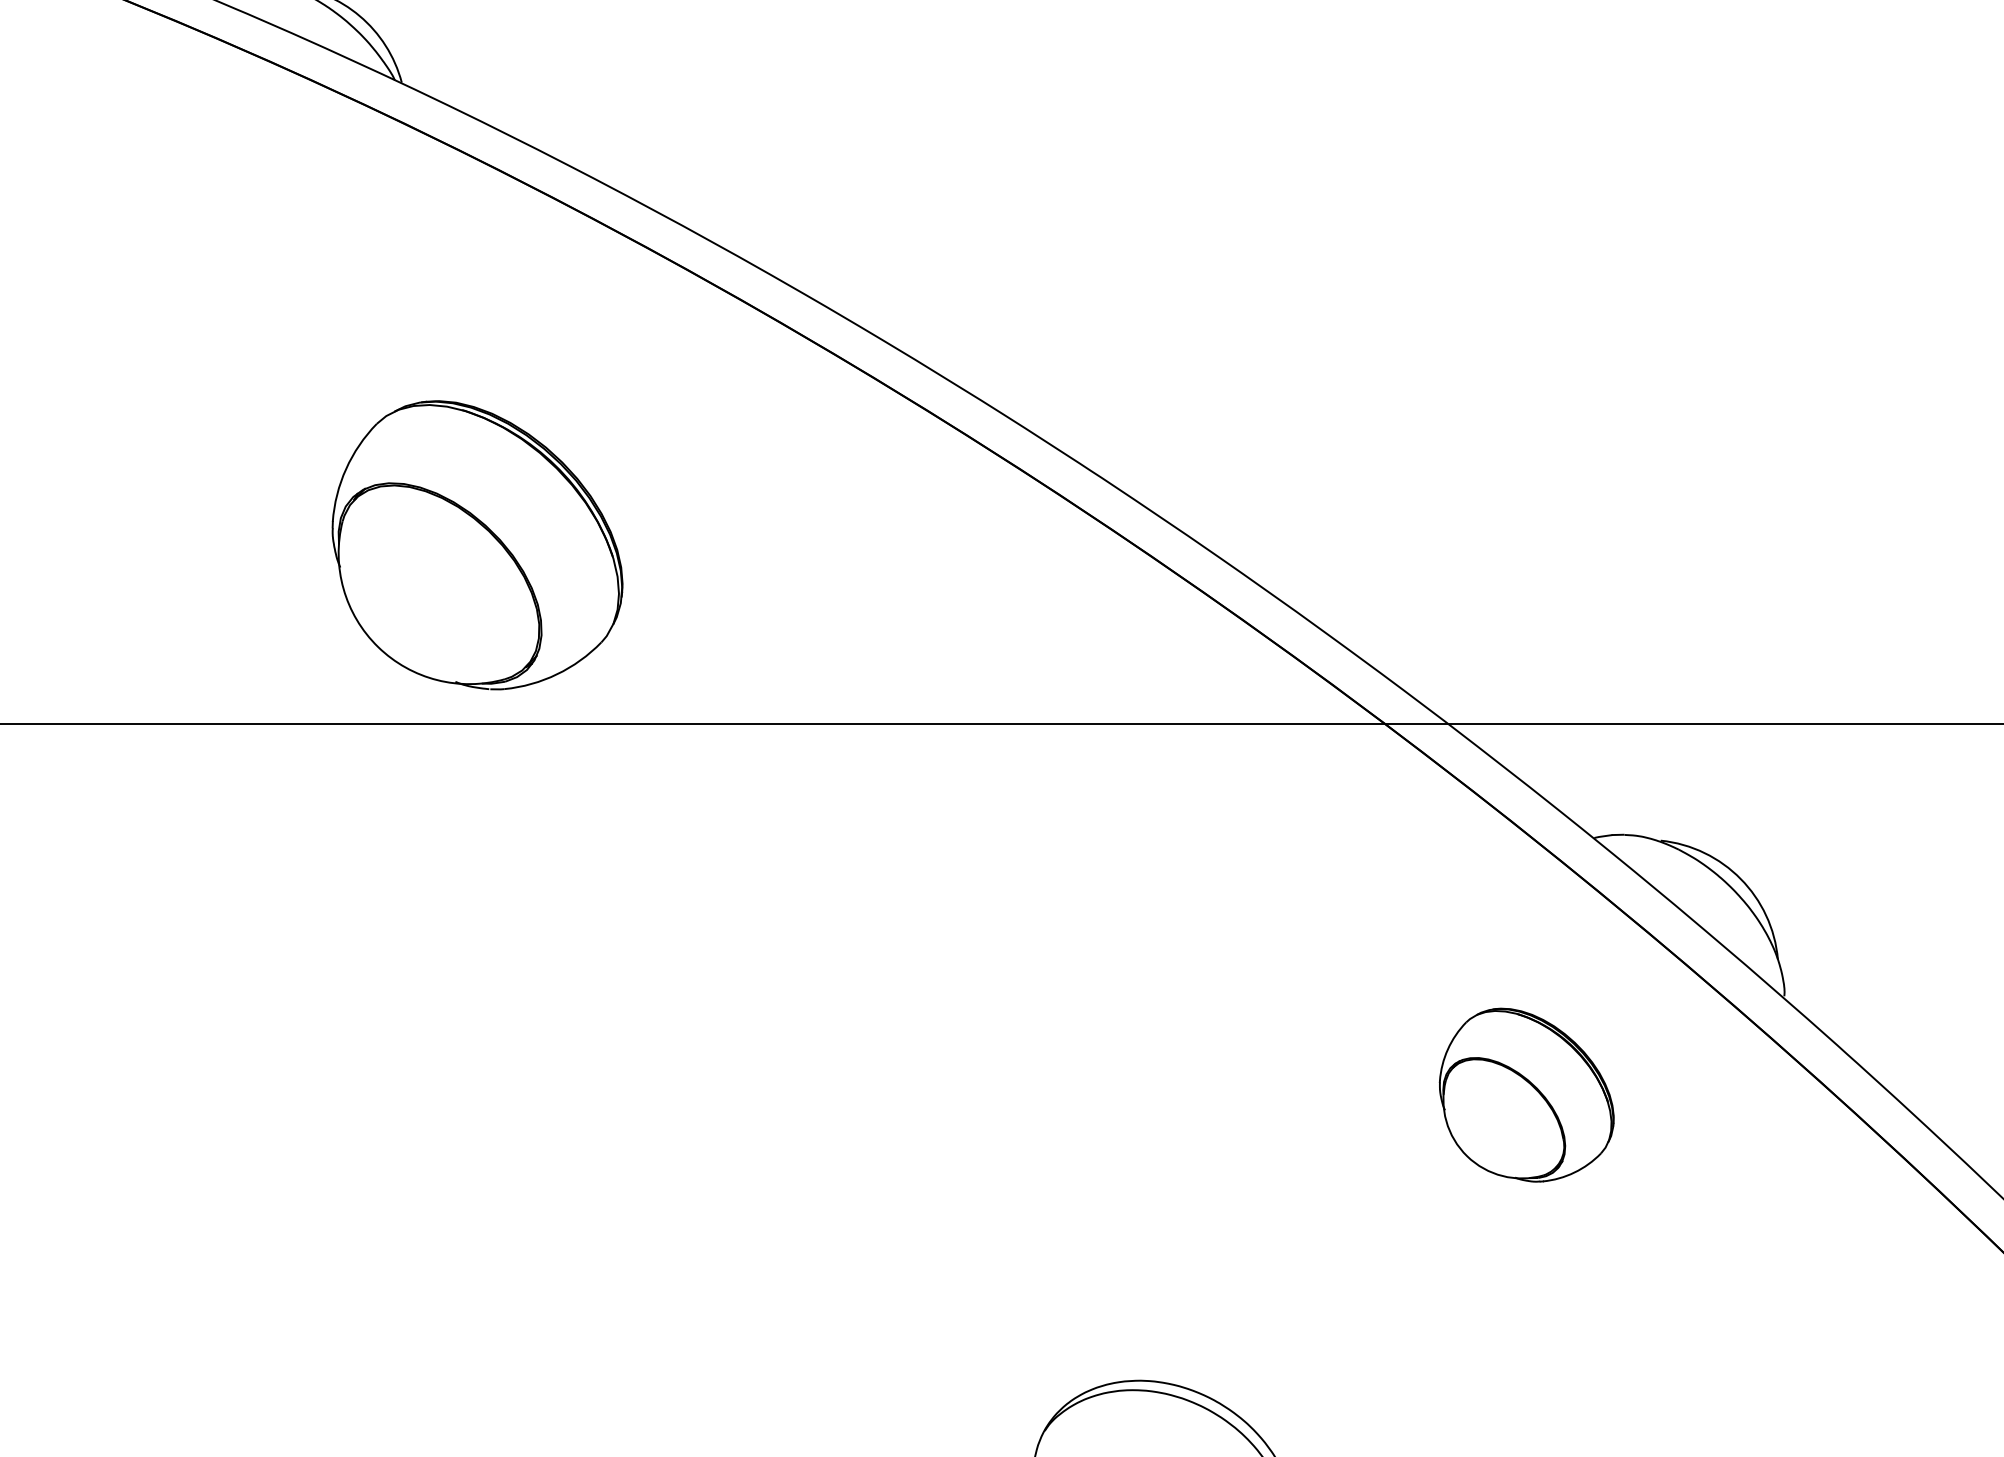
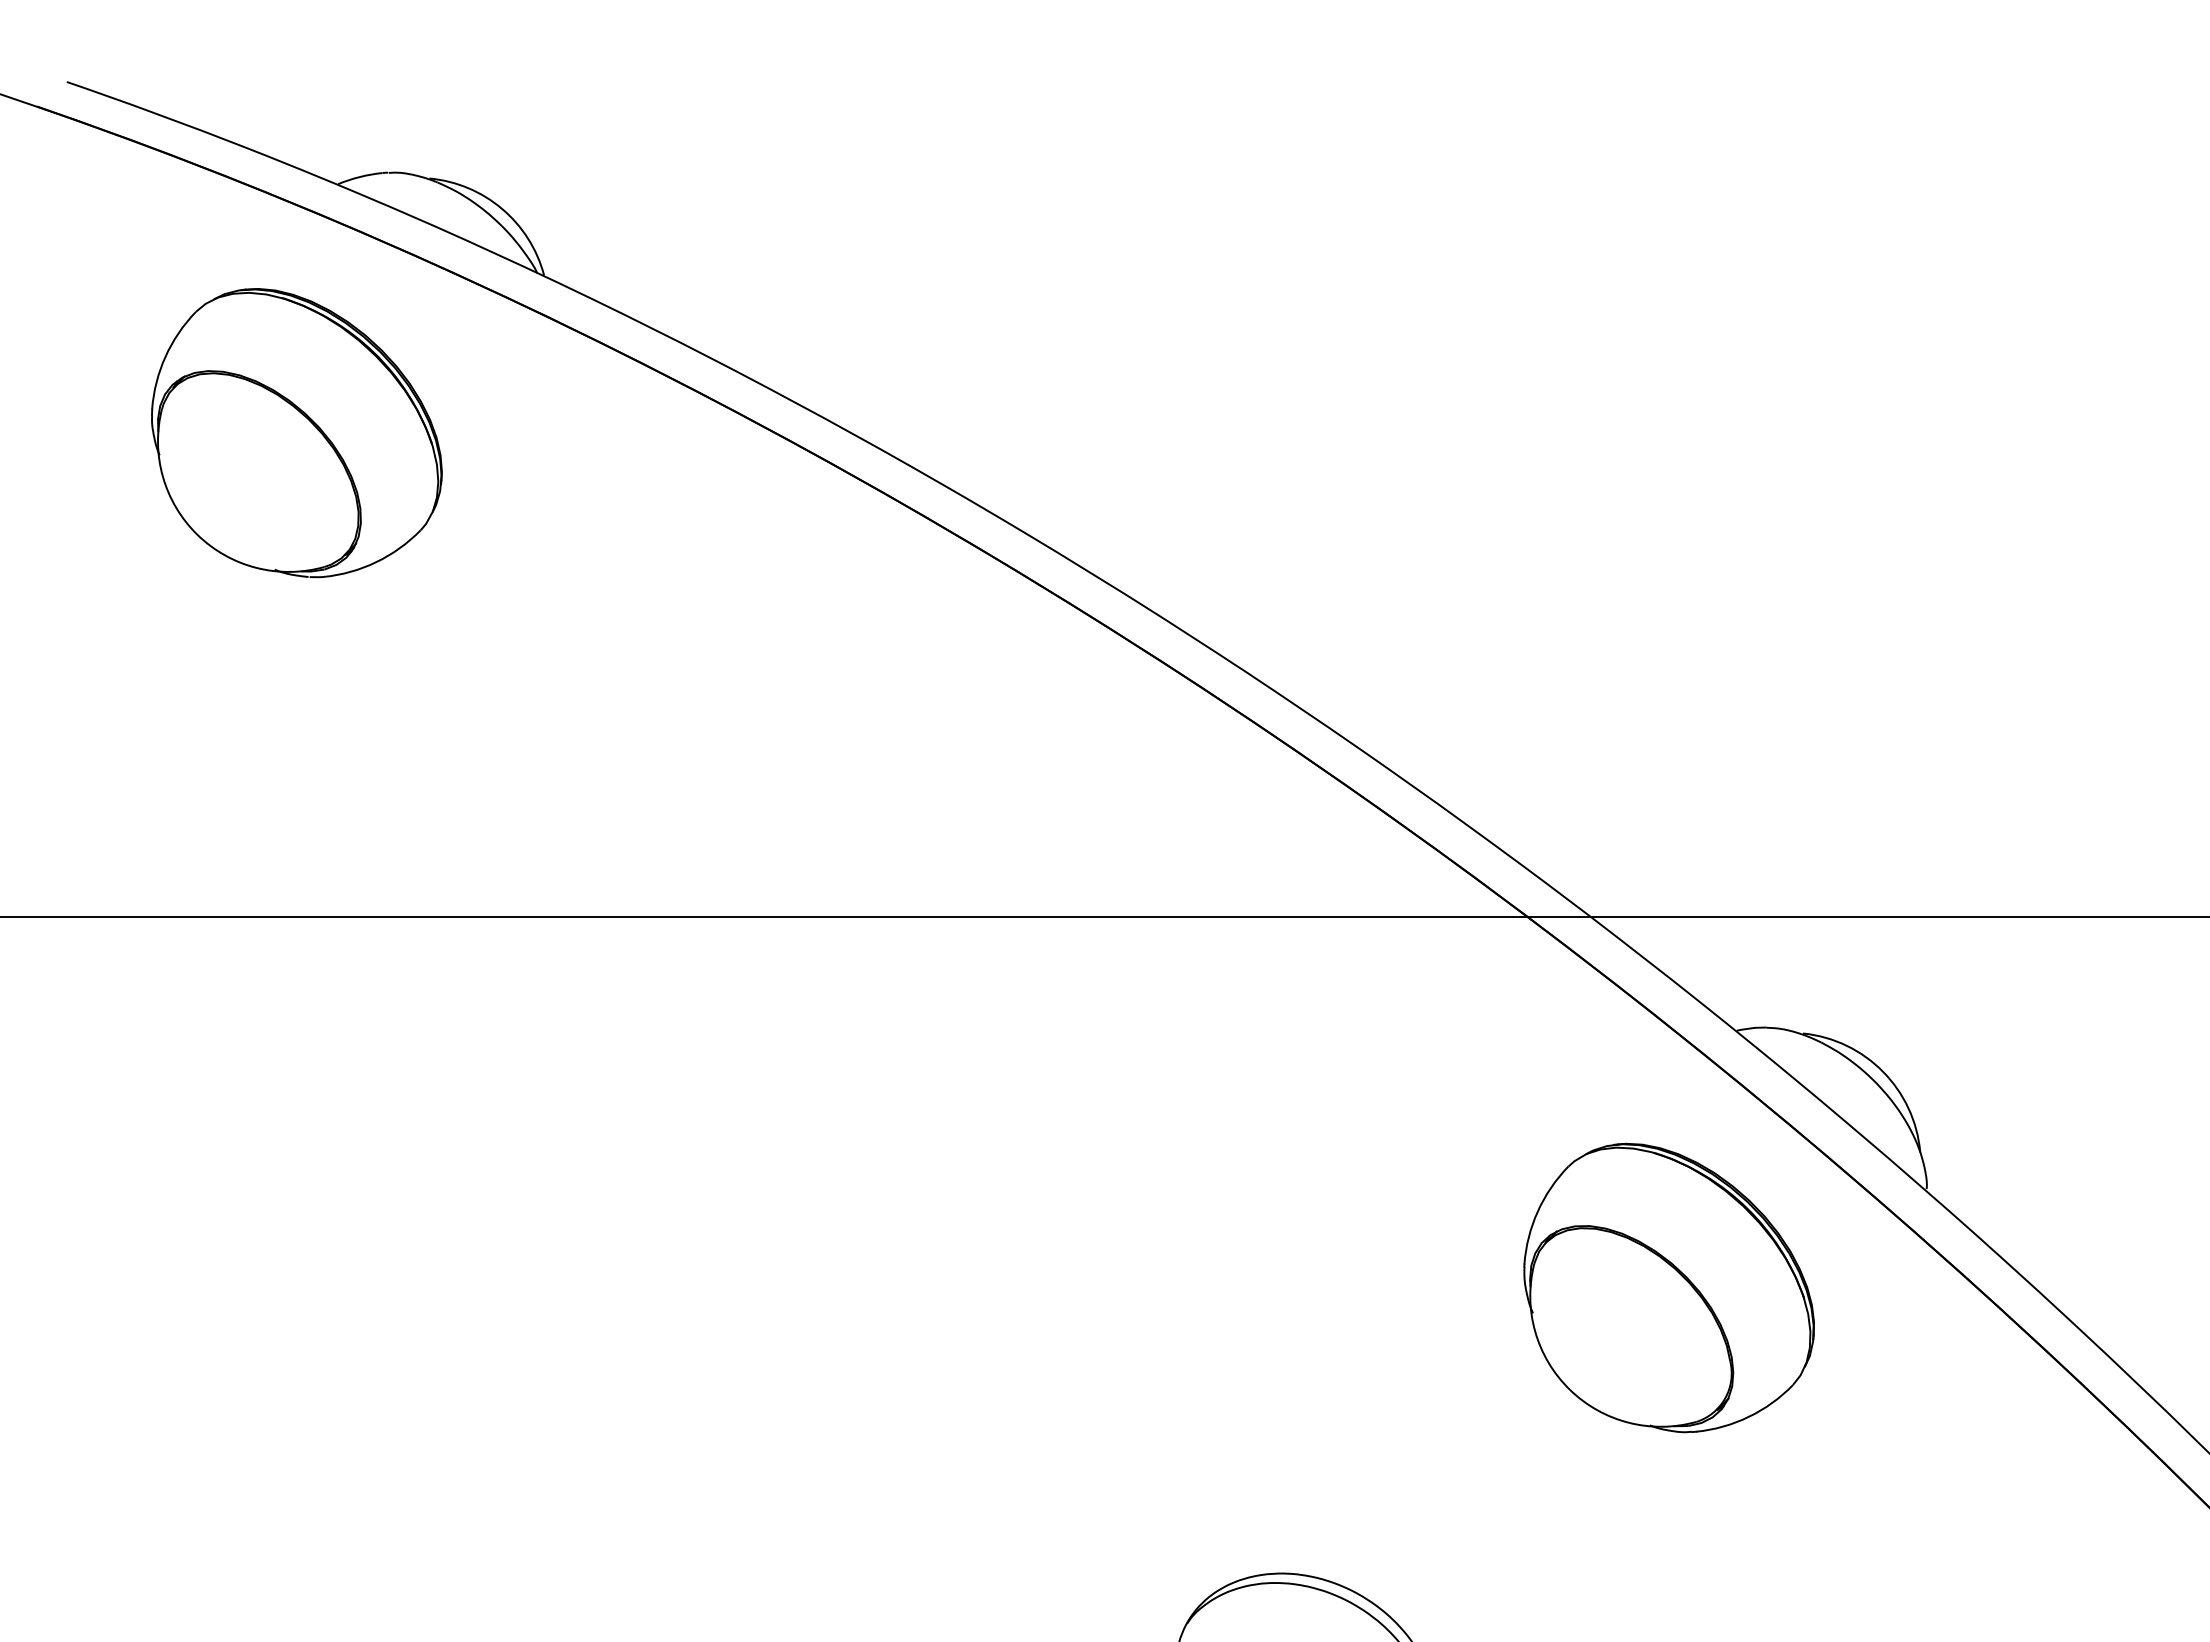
part: (477, 545) -> (296, 433), moved
part: (1526, 1094) -> (1668, 1287), size x1.67

